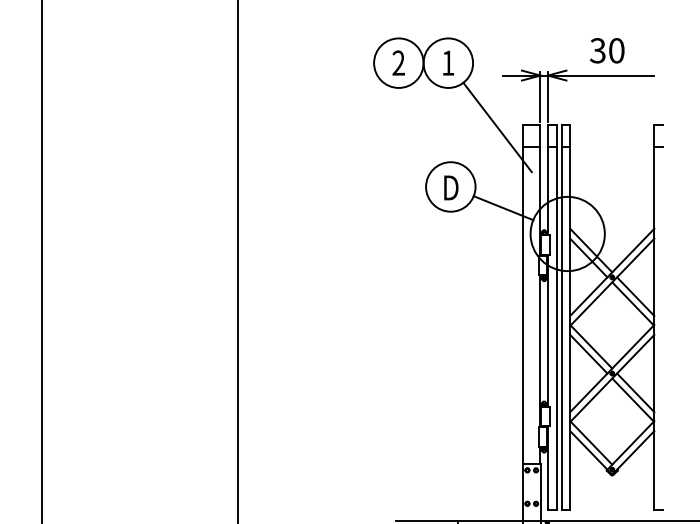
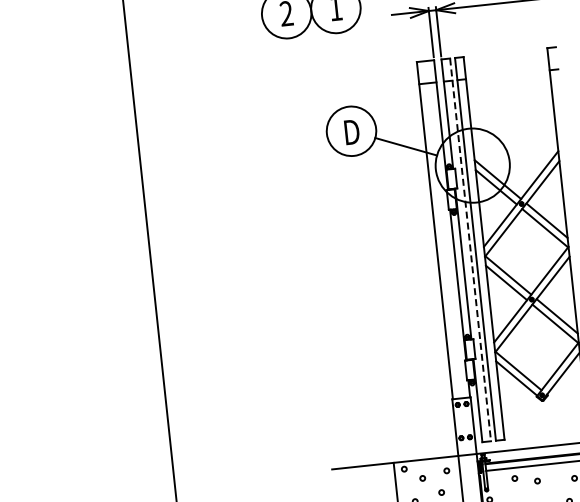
line: (497, 127) -> (391, 67), removed
line: (556, 318) -> (470, 250), solid -> dashed

